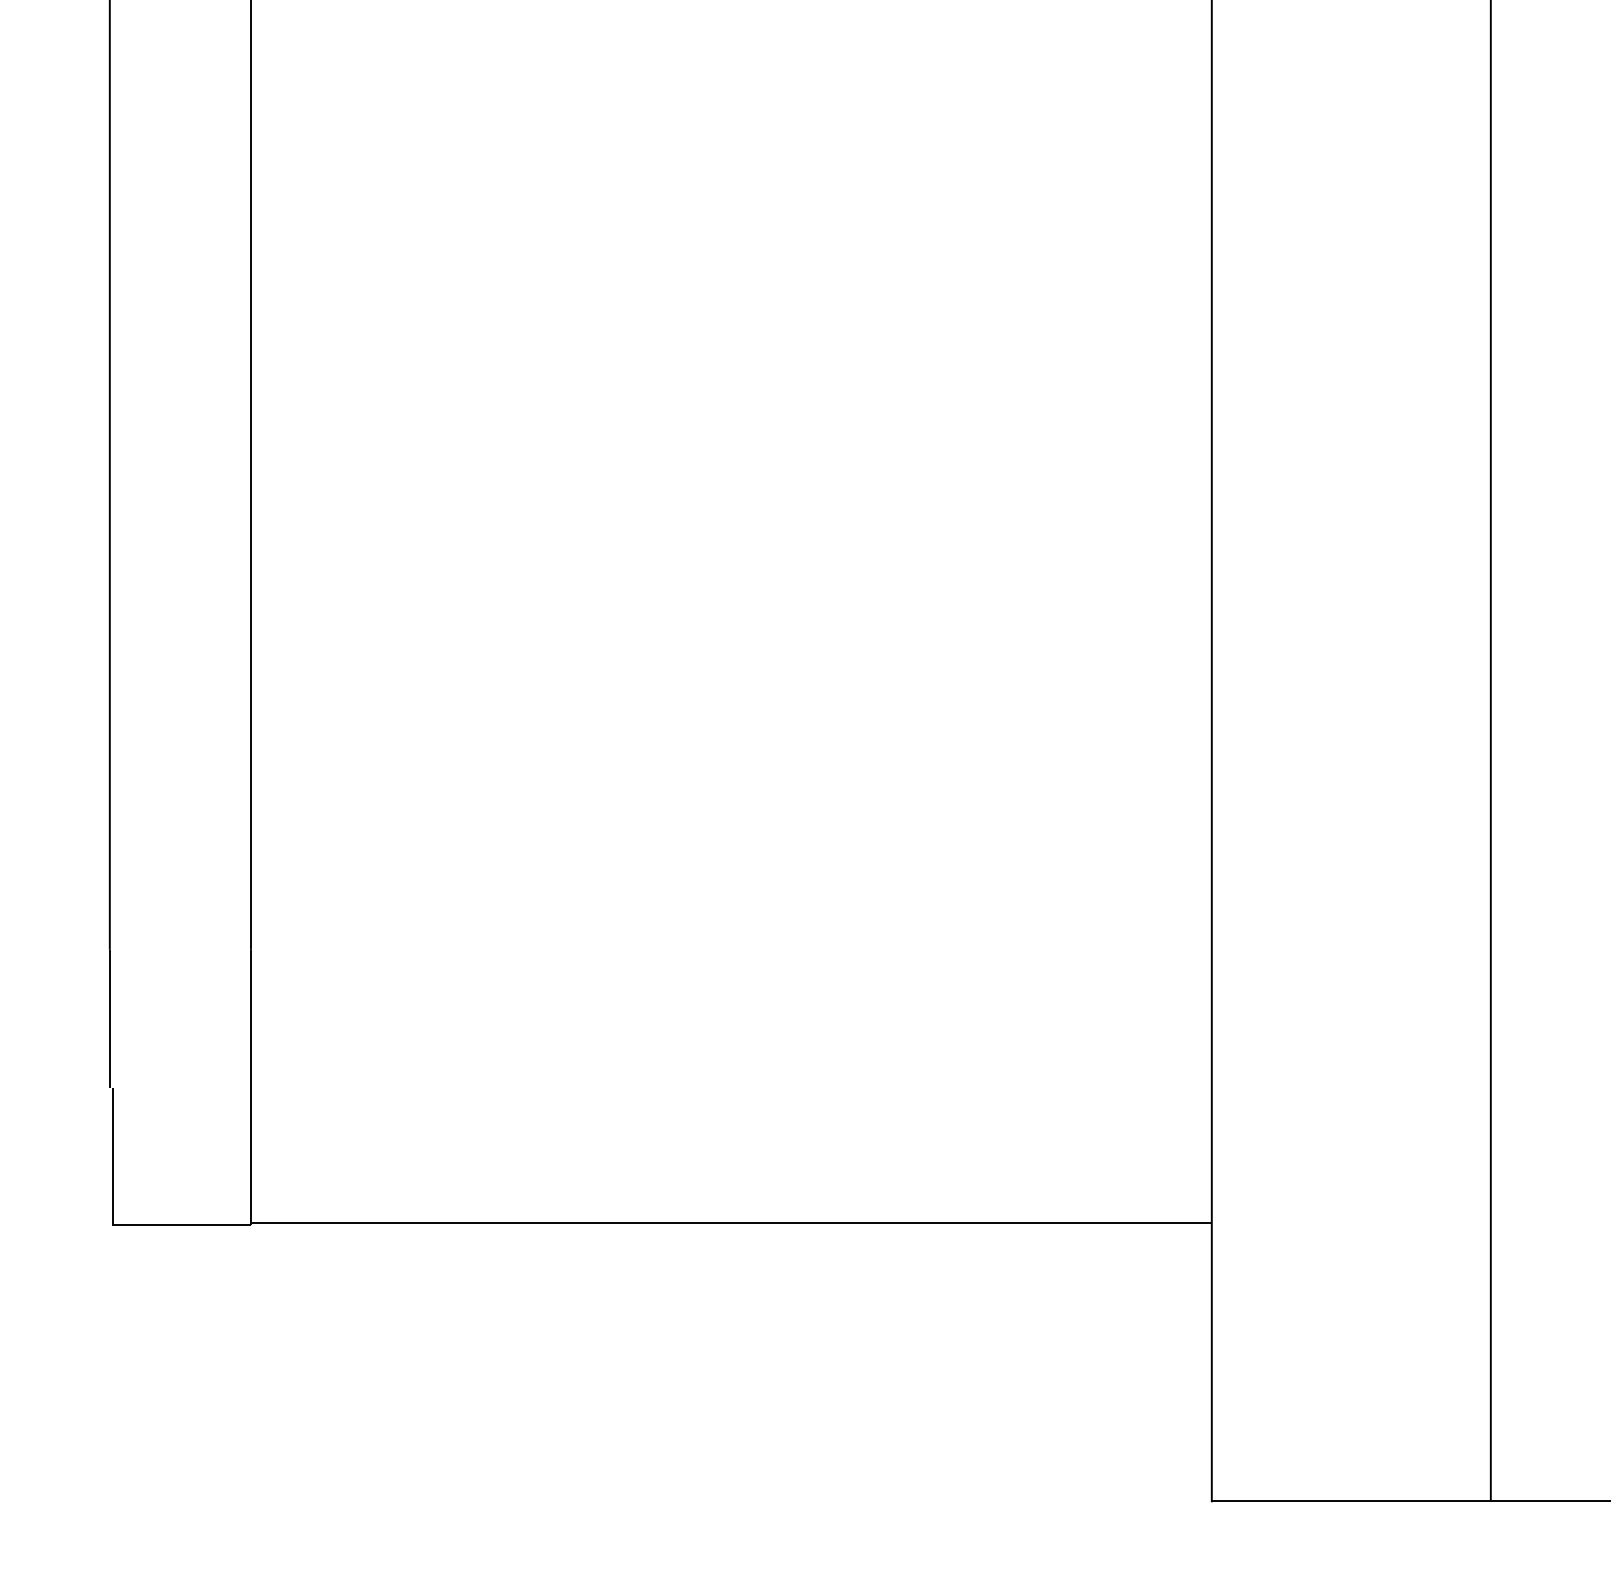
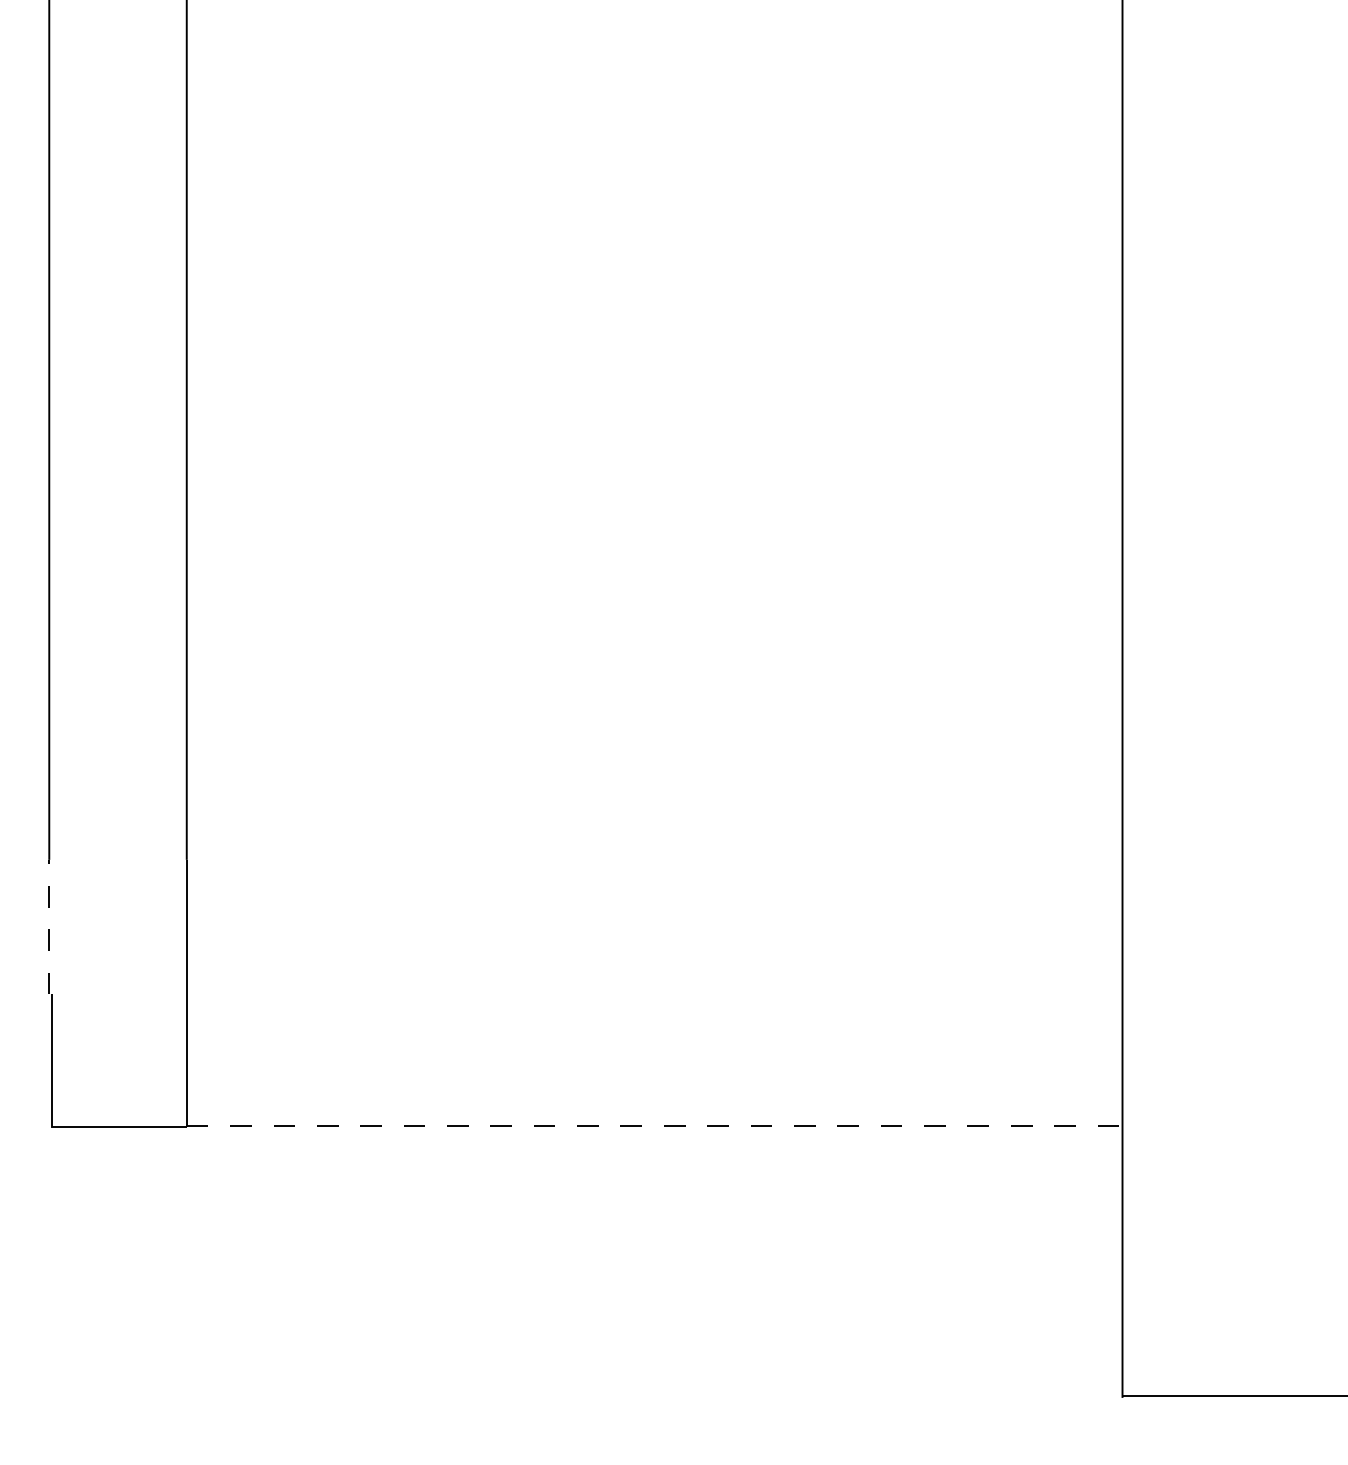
line: (109, 1018) -> (48, 926), solid -> dashed
line: (731, 1223) -> (654, 1126), solid -> dashed

